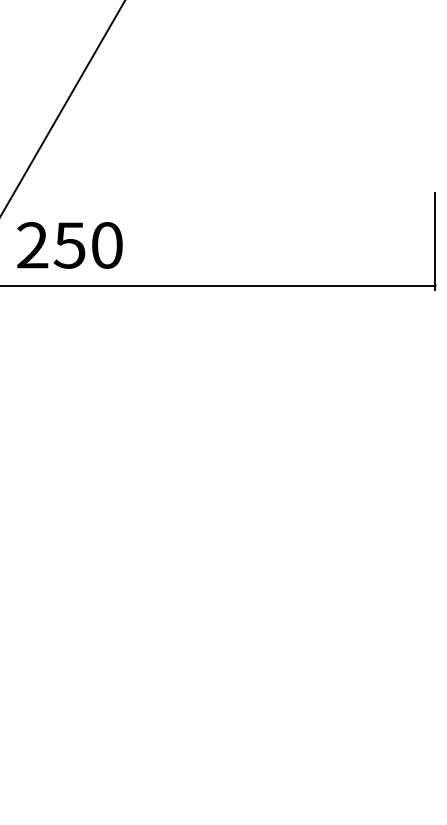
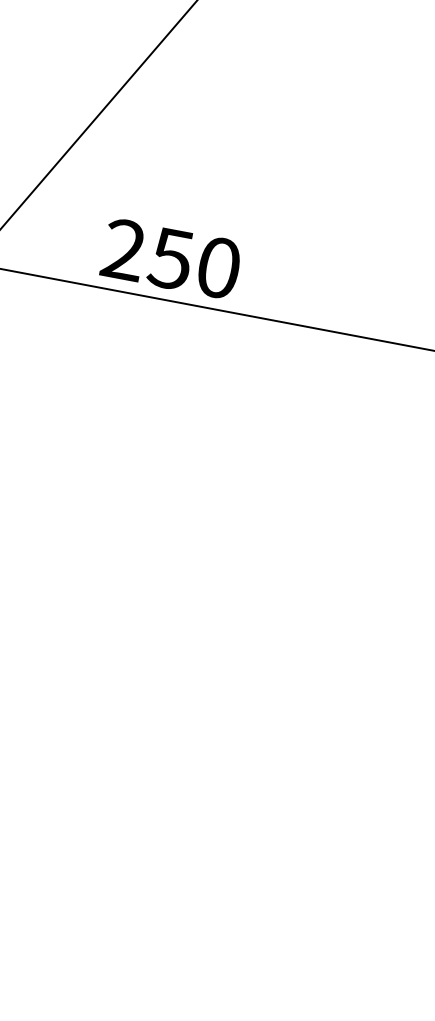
text: (69, 245) -> (170, 258), moved

